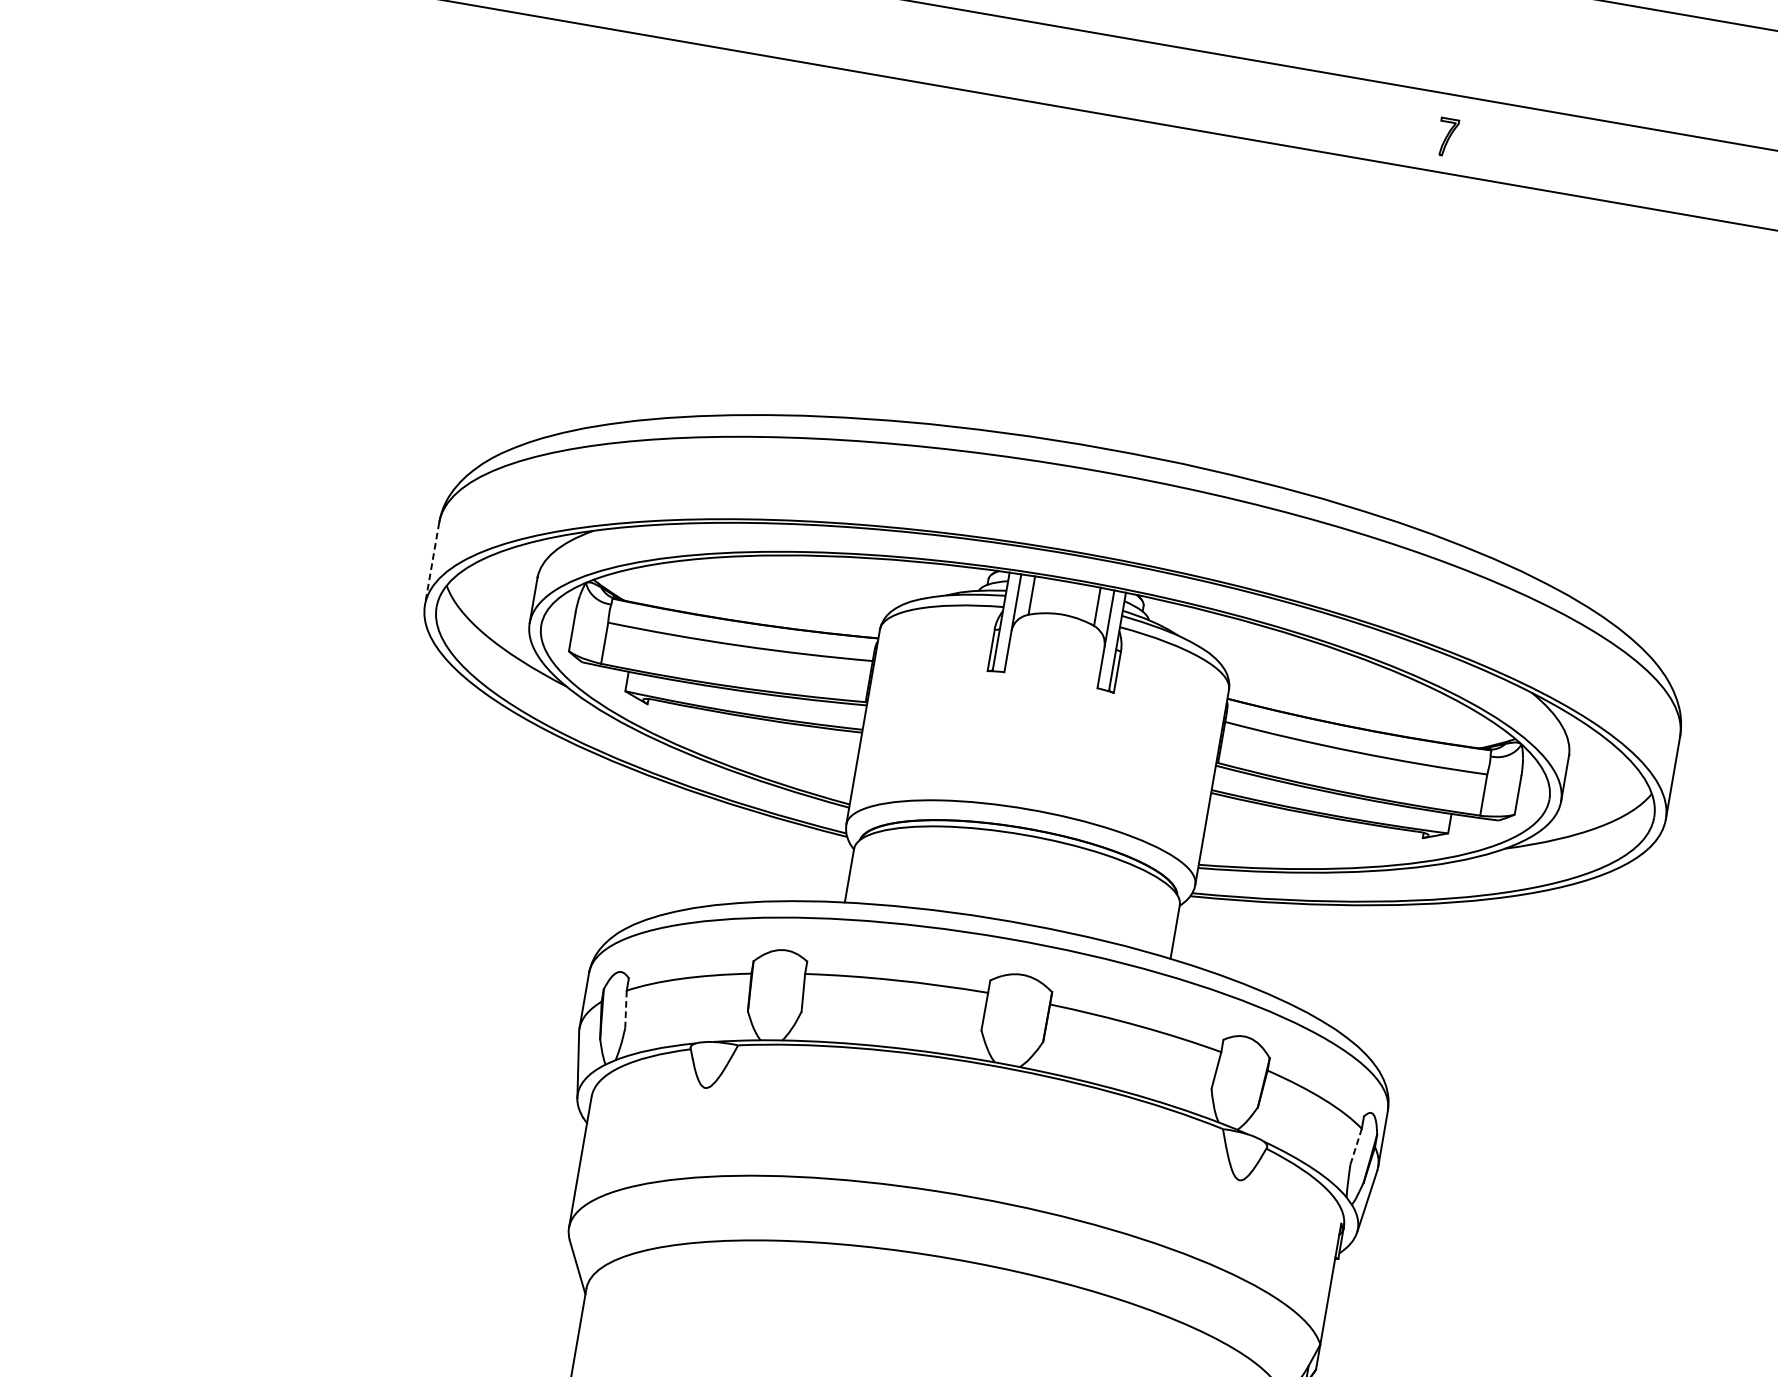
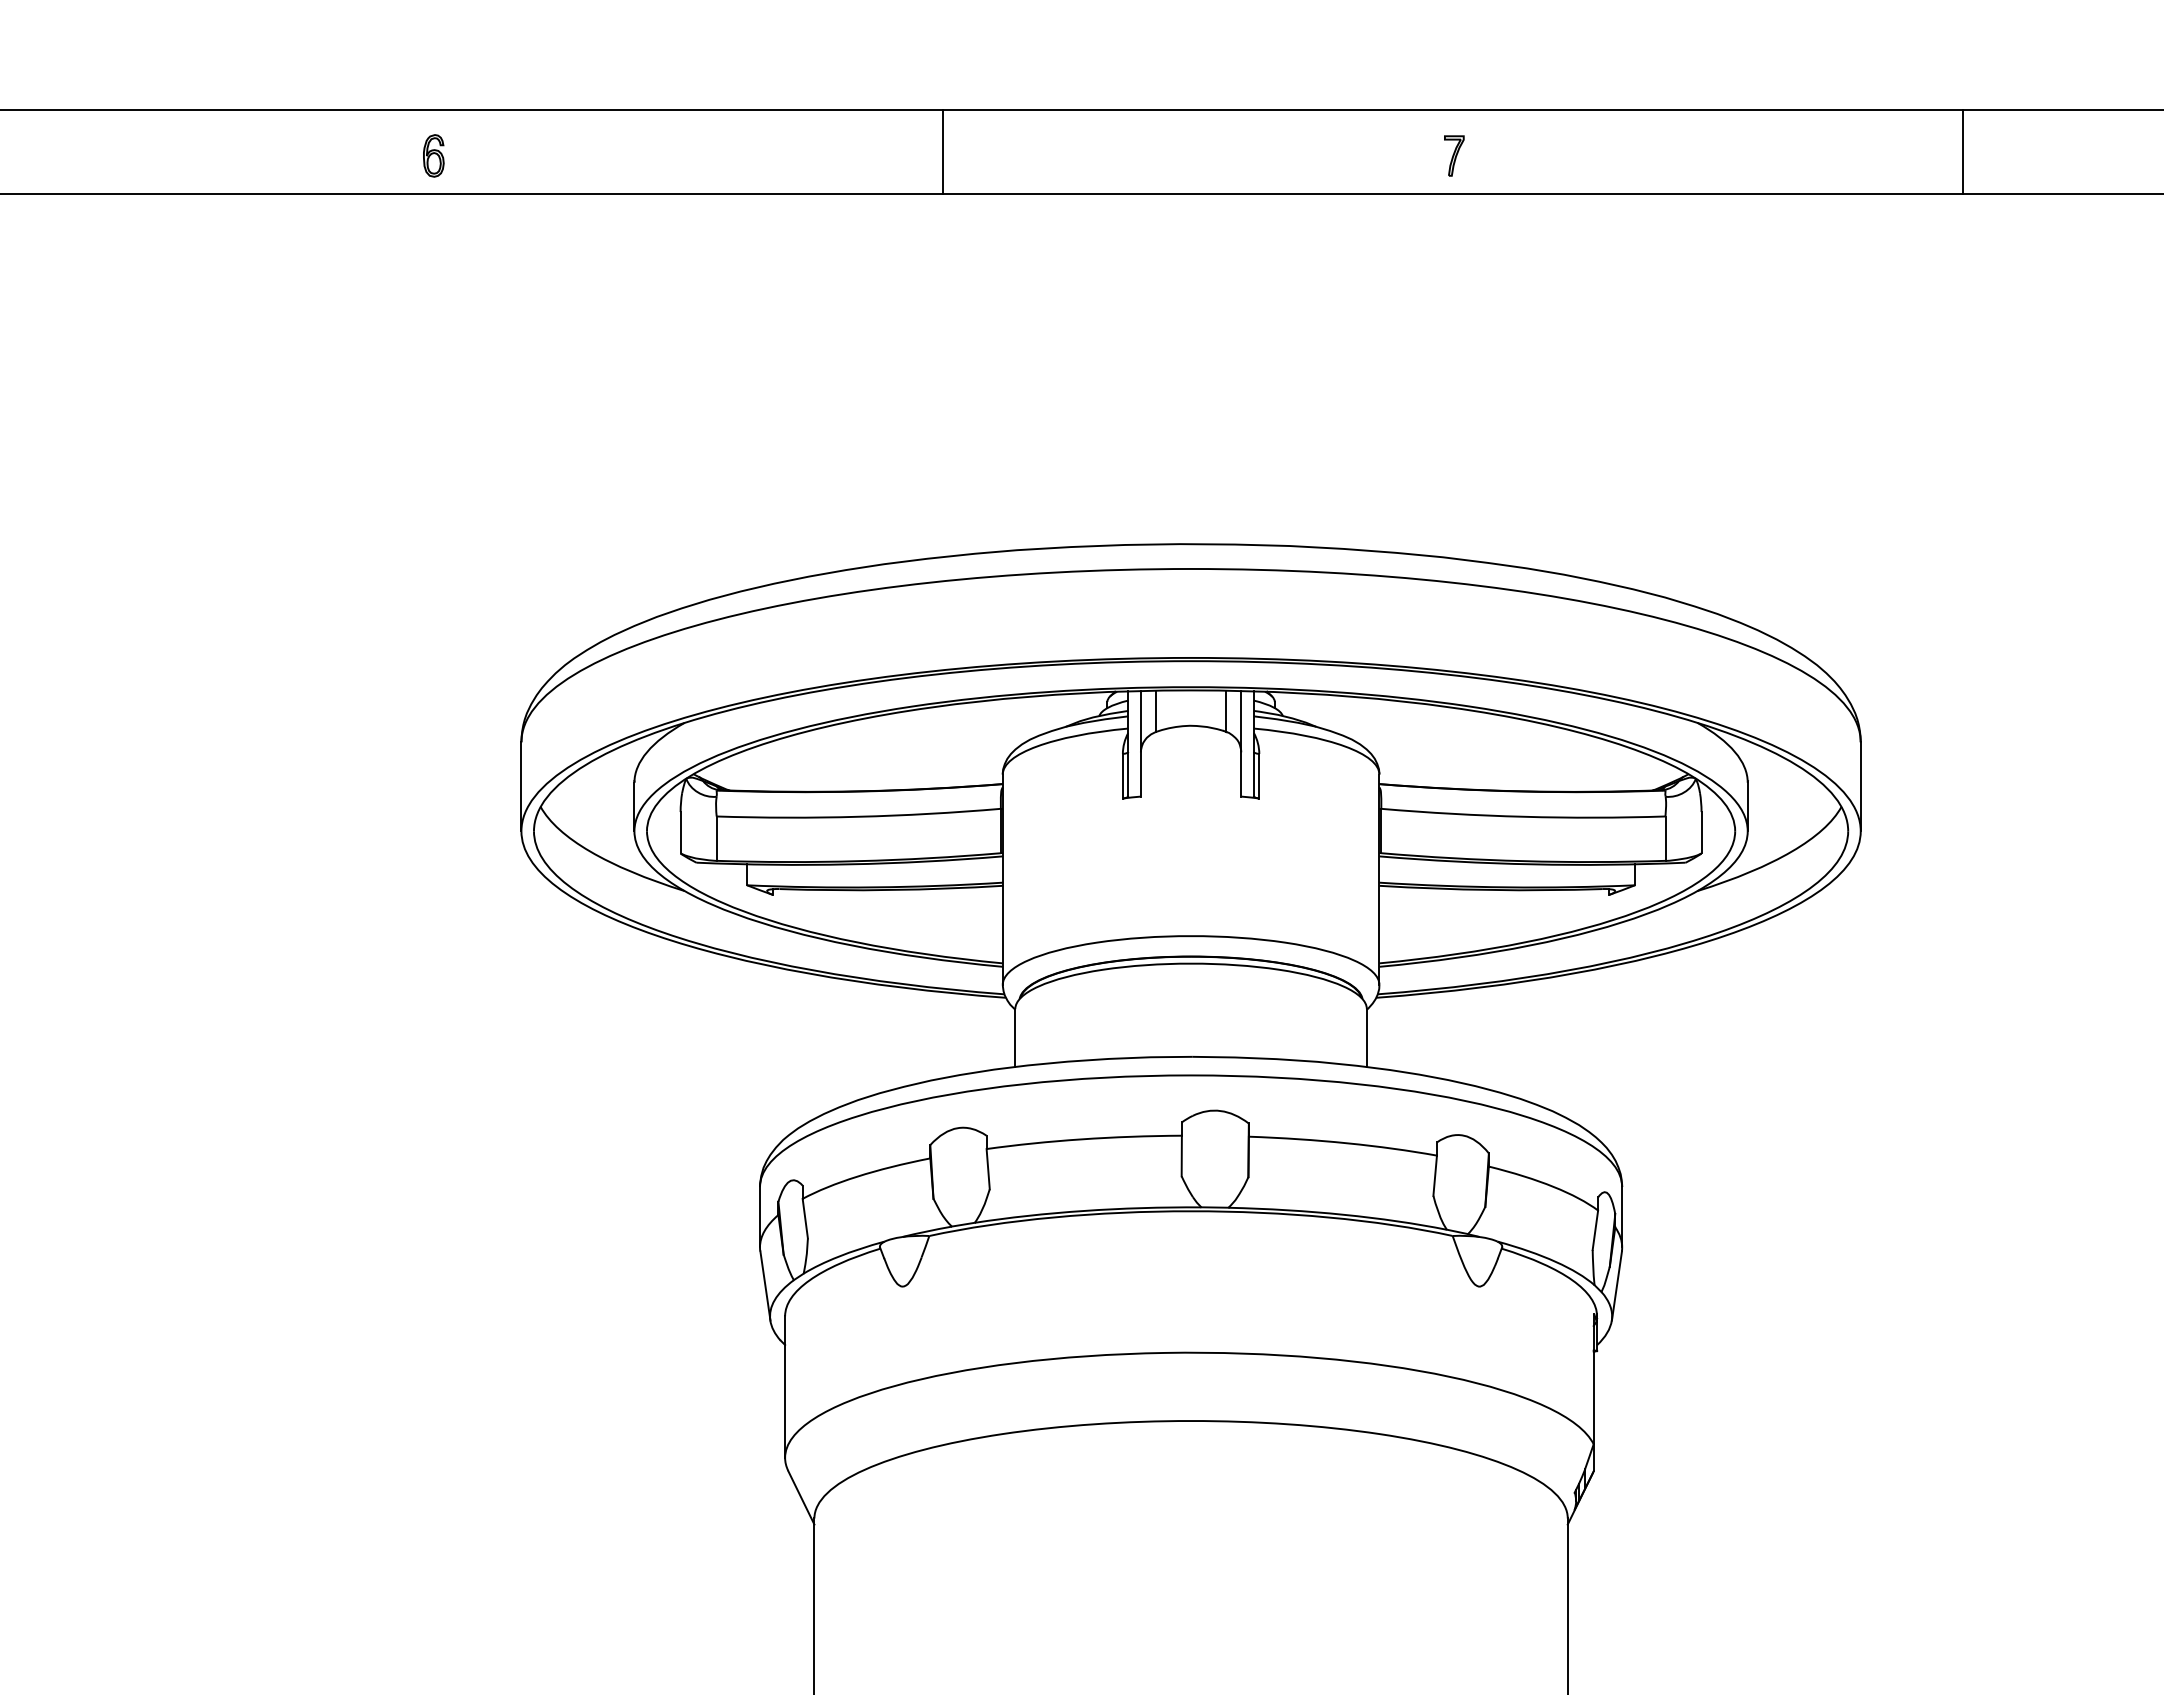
line: (924, 43) -> (943, 152), added
part: (1447, 136) -> (1454, 155), moved
line: (432, 564) -> (521, 787), dashed -> solid
line: (626, 1009) -> (805, 1218), dashed -> solid
line: (1356, 1146) -> (1595, 1230), dashed -> solid

